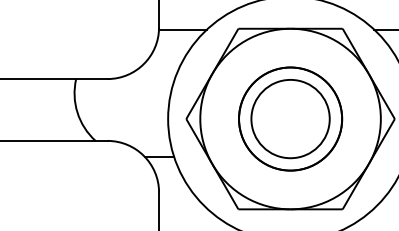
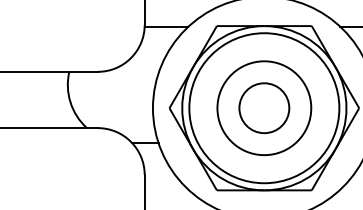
circle: (290, 118) -> (264, 107), size x0.7
circle: (290, 118) -> (264, 107), size x1.6

